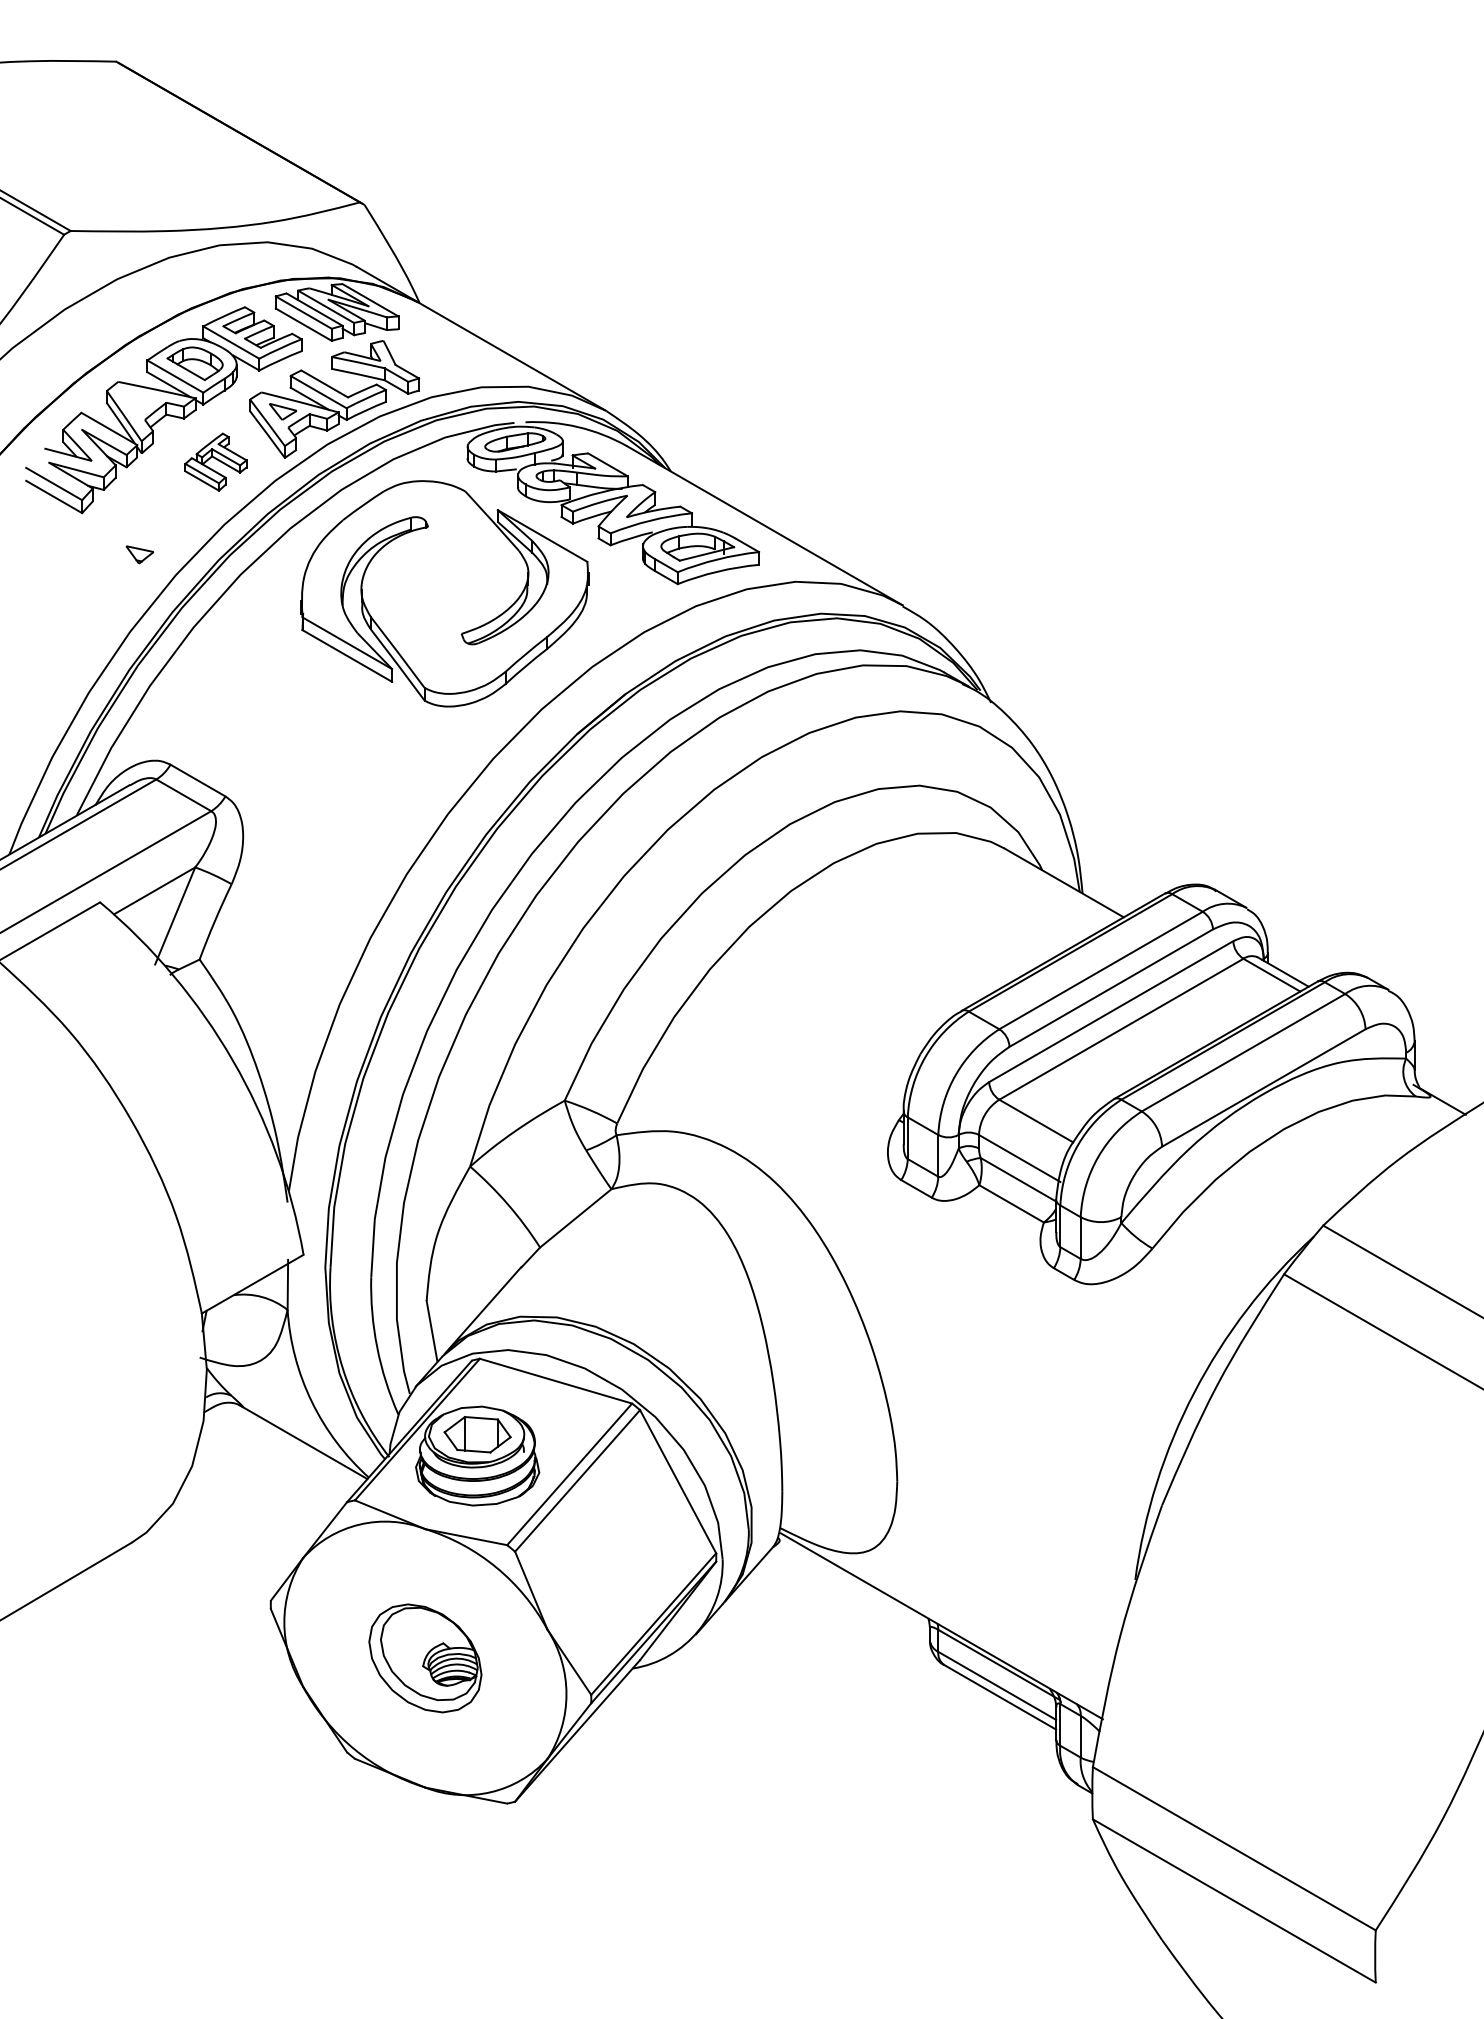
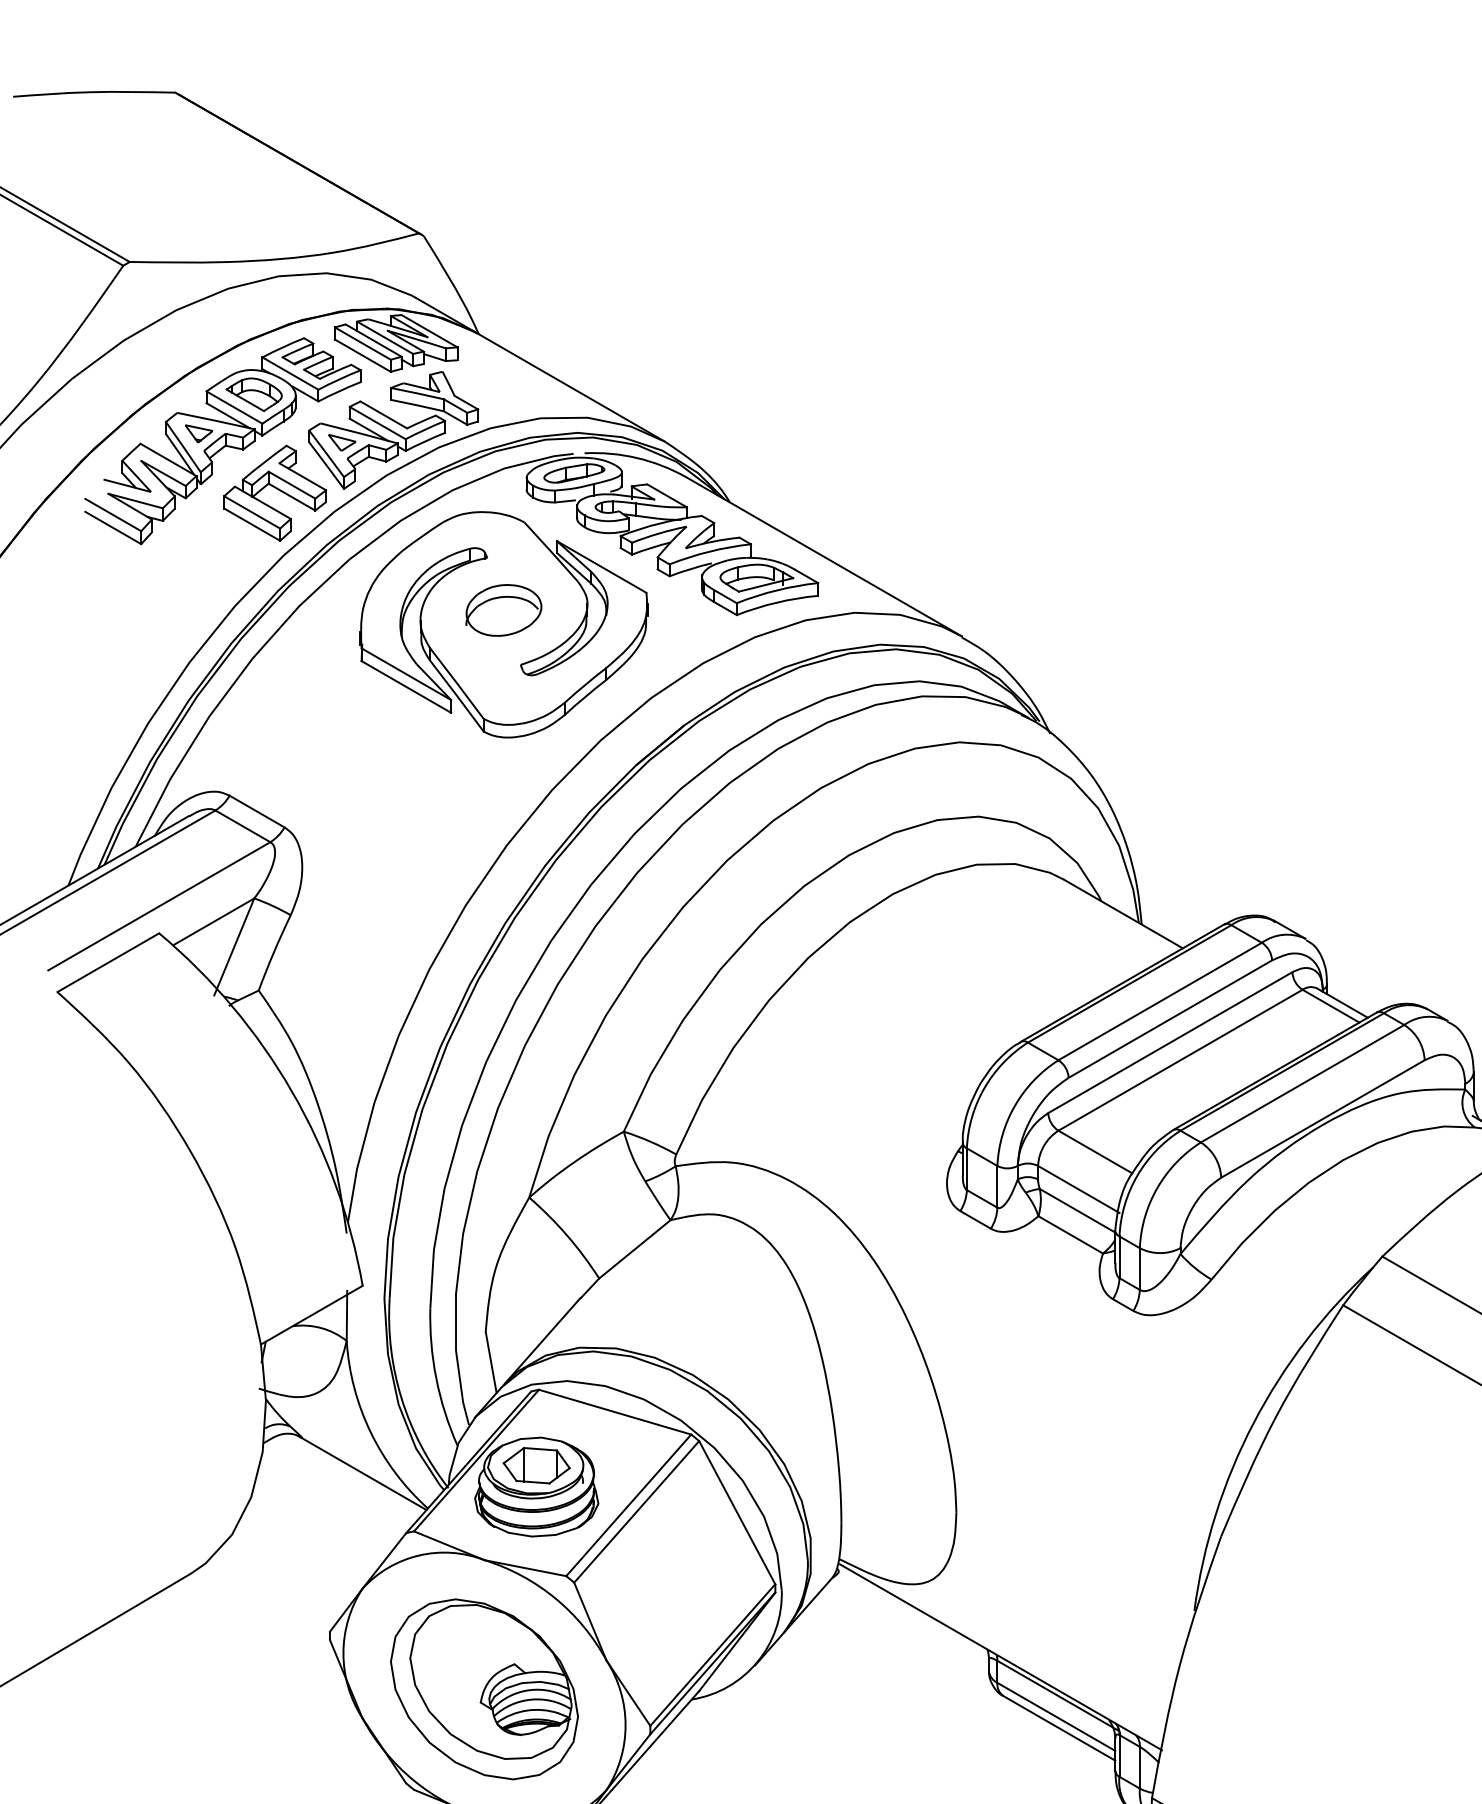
part: (215, 461) -> (274, 492), size x1.67
part: (139, 554) -> (198, 433), moved
part: (444, 579) -> (503, 610), added
part: (425, 1658) -> (484, 1689), size x1.67

